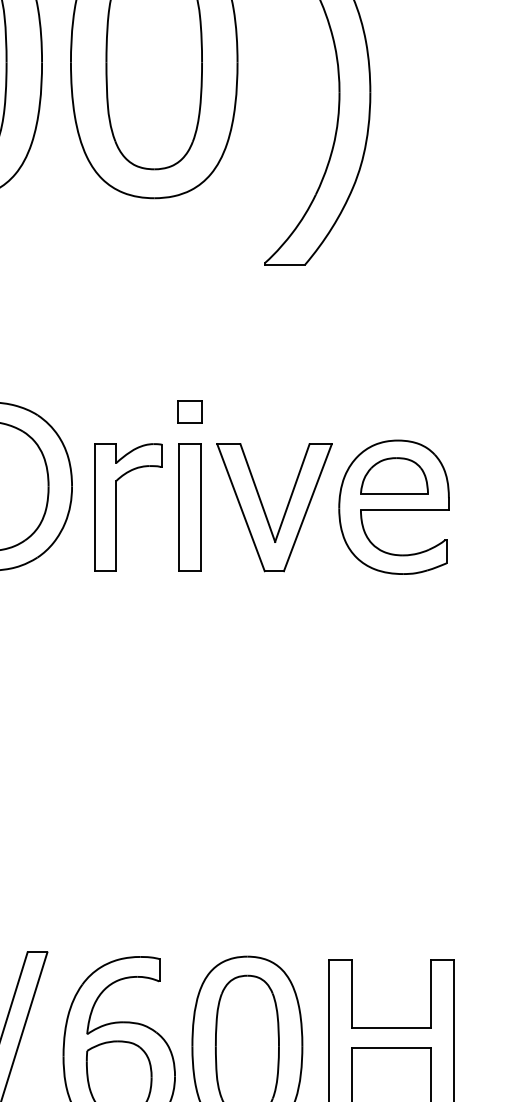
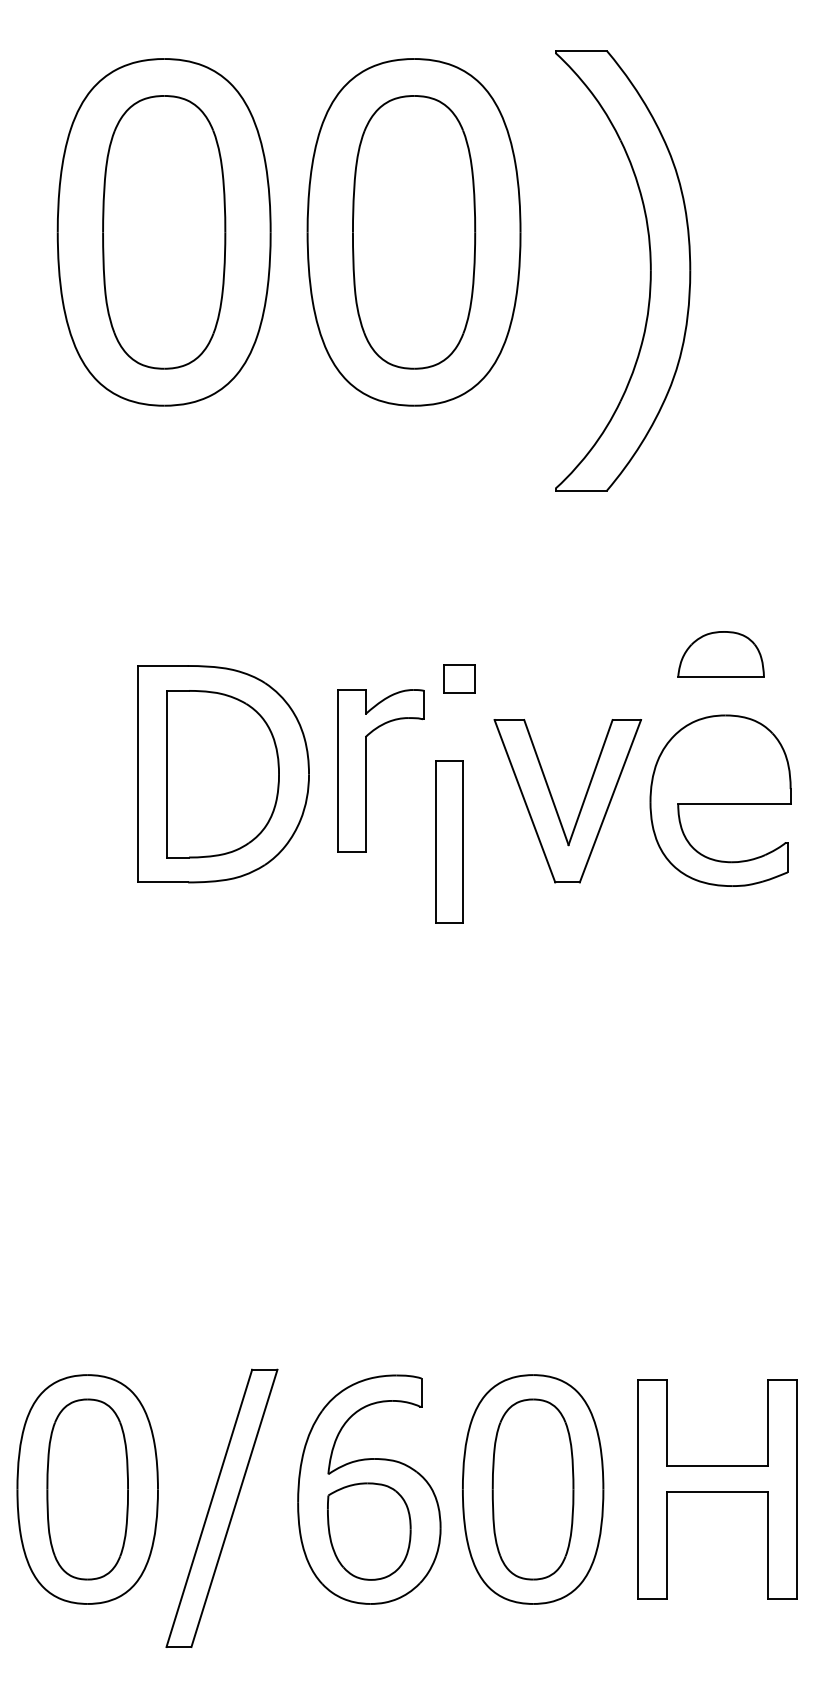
part: (394, 475) -> (720, 654), moved
part: (117, 507) -> (366, 770), moved
part: (189, 507) -> (449, 841), moved

